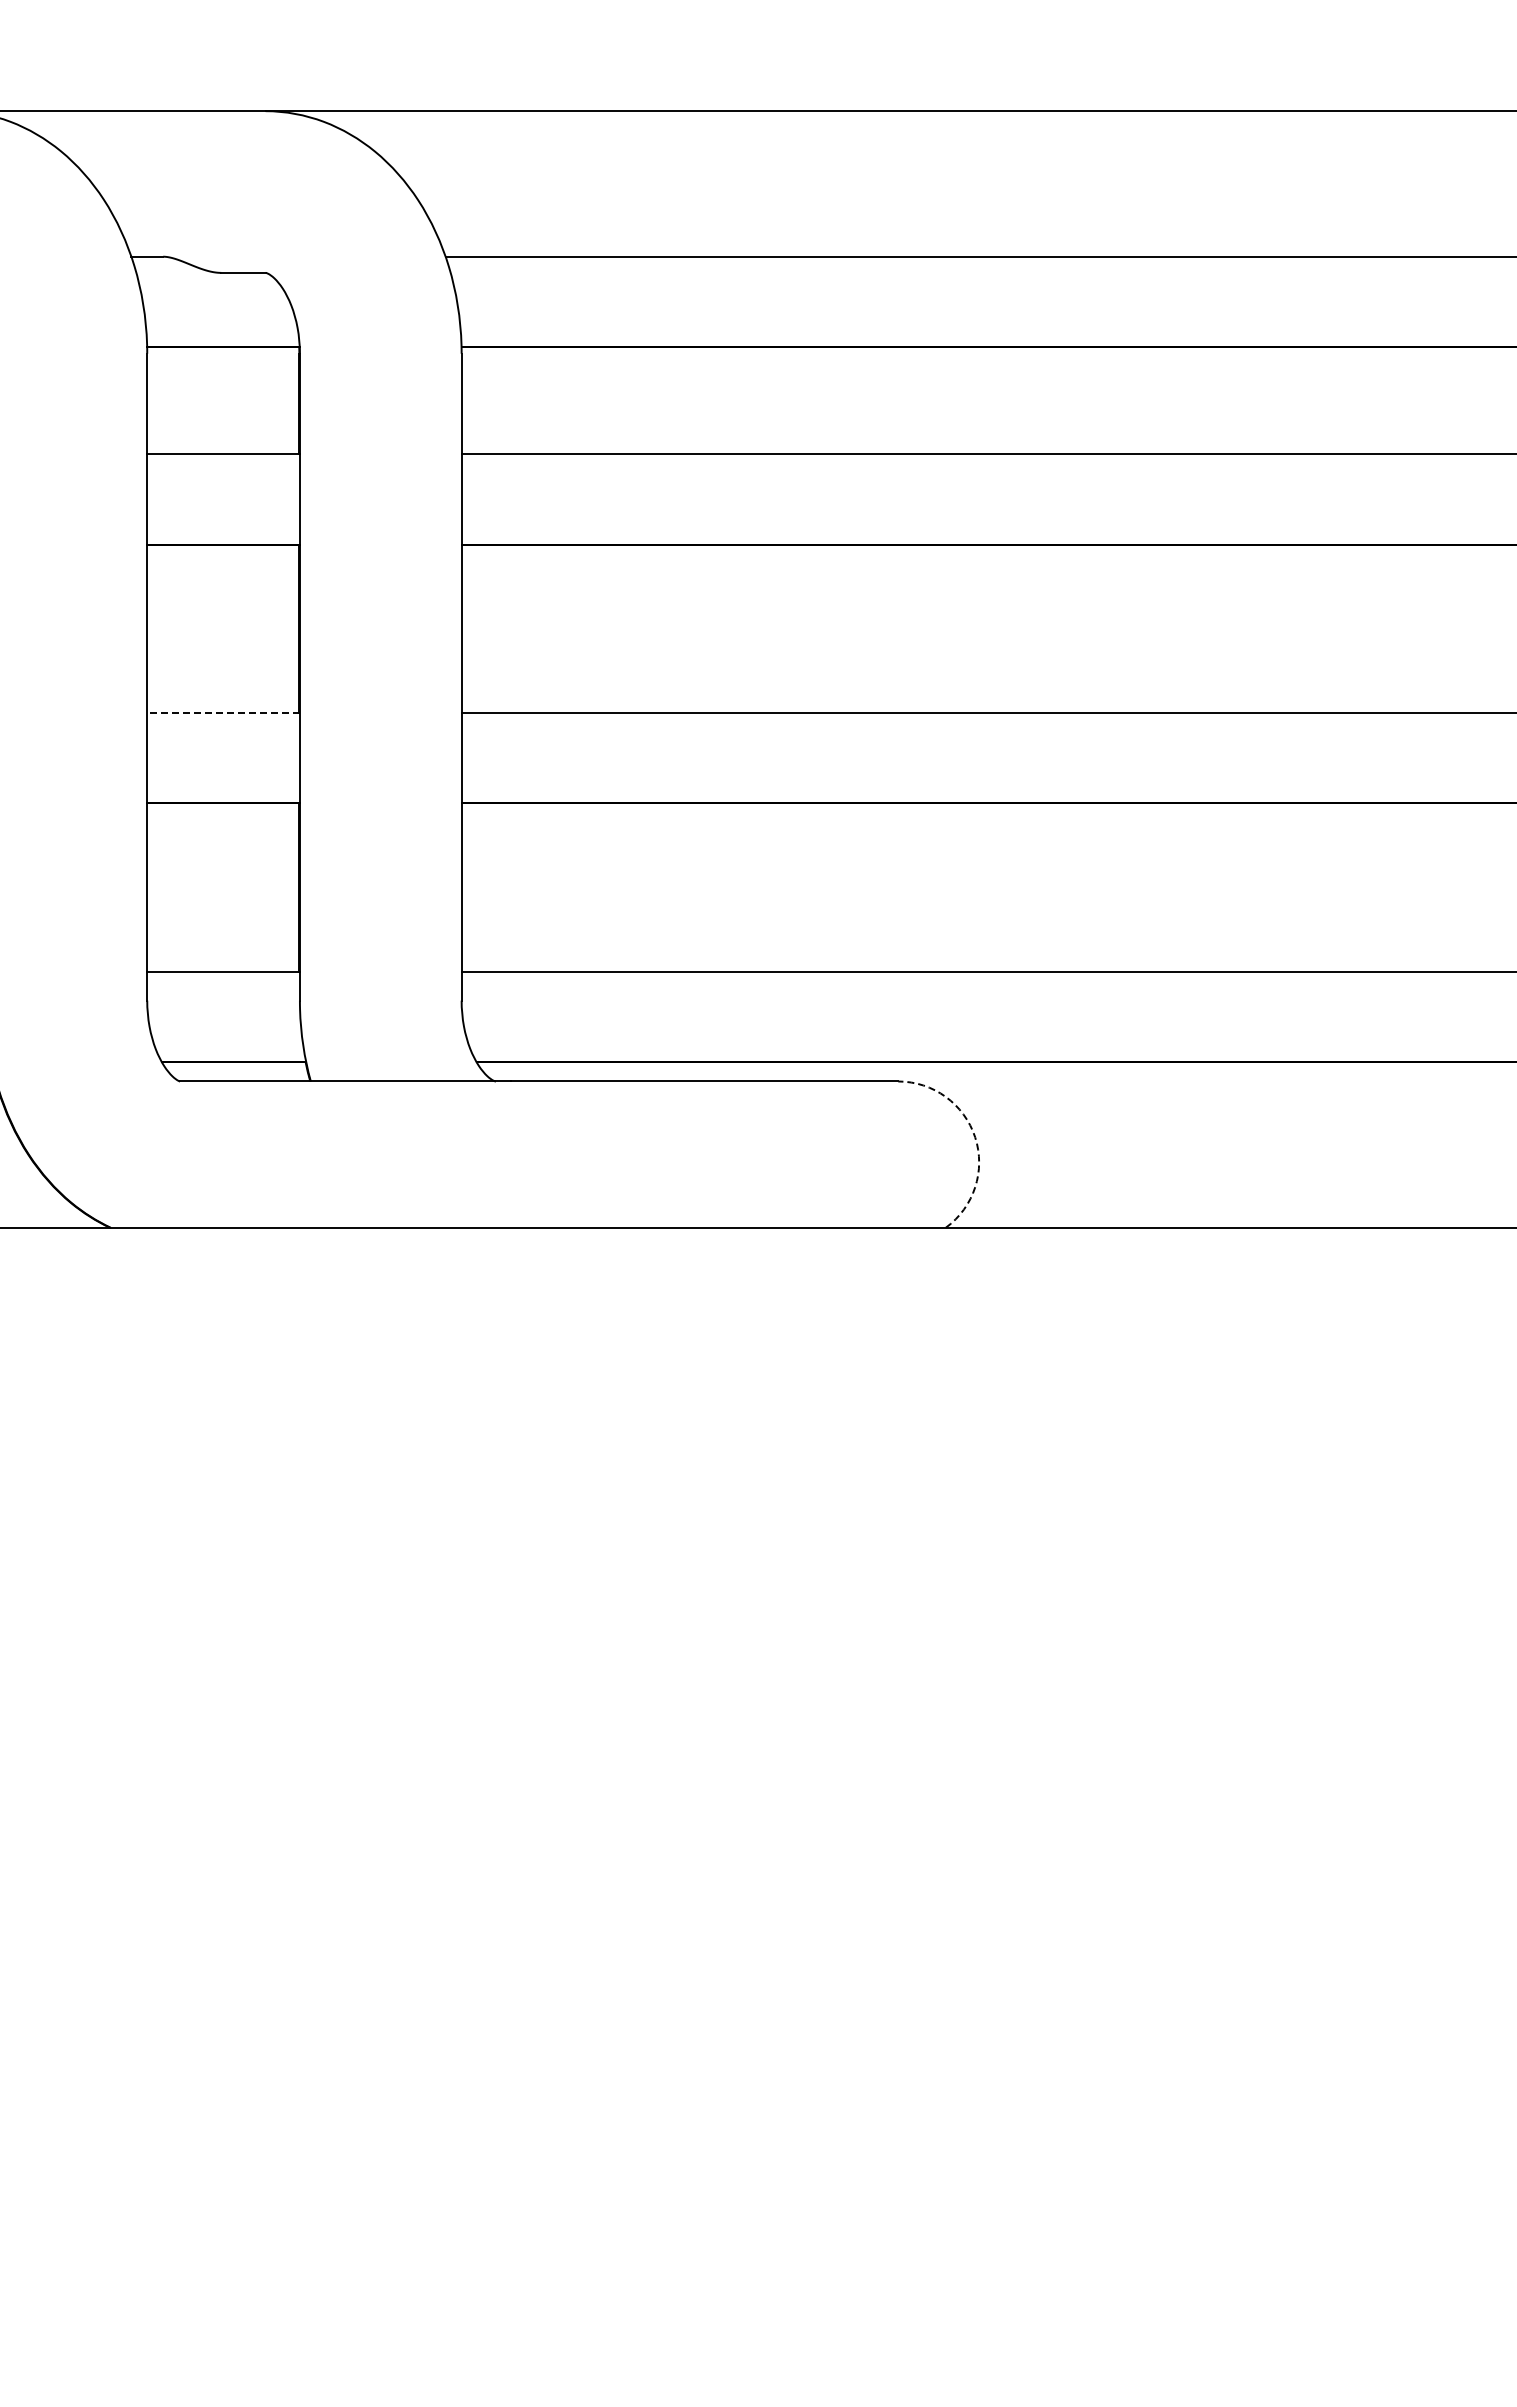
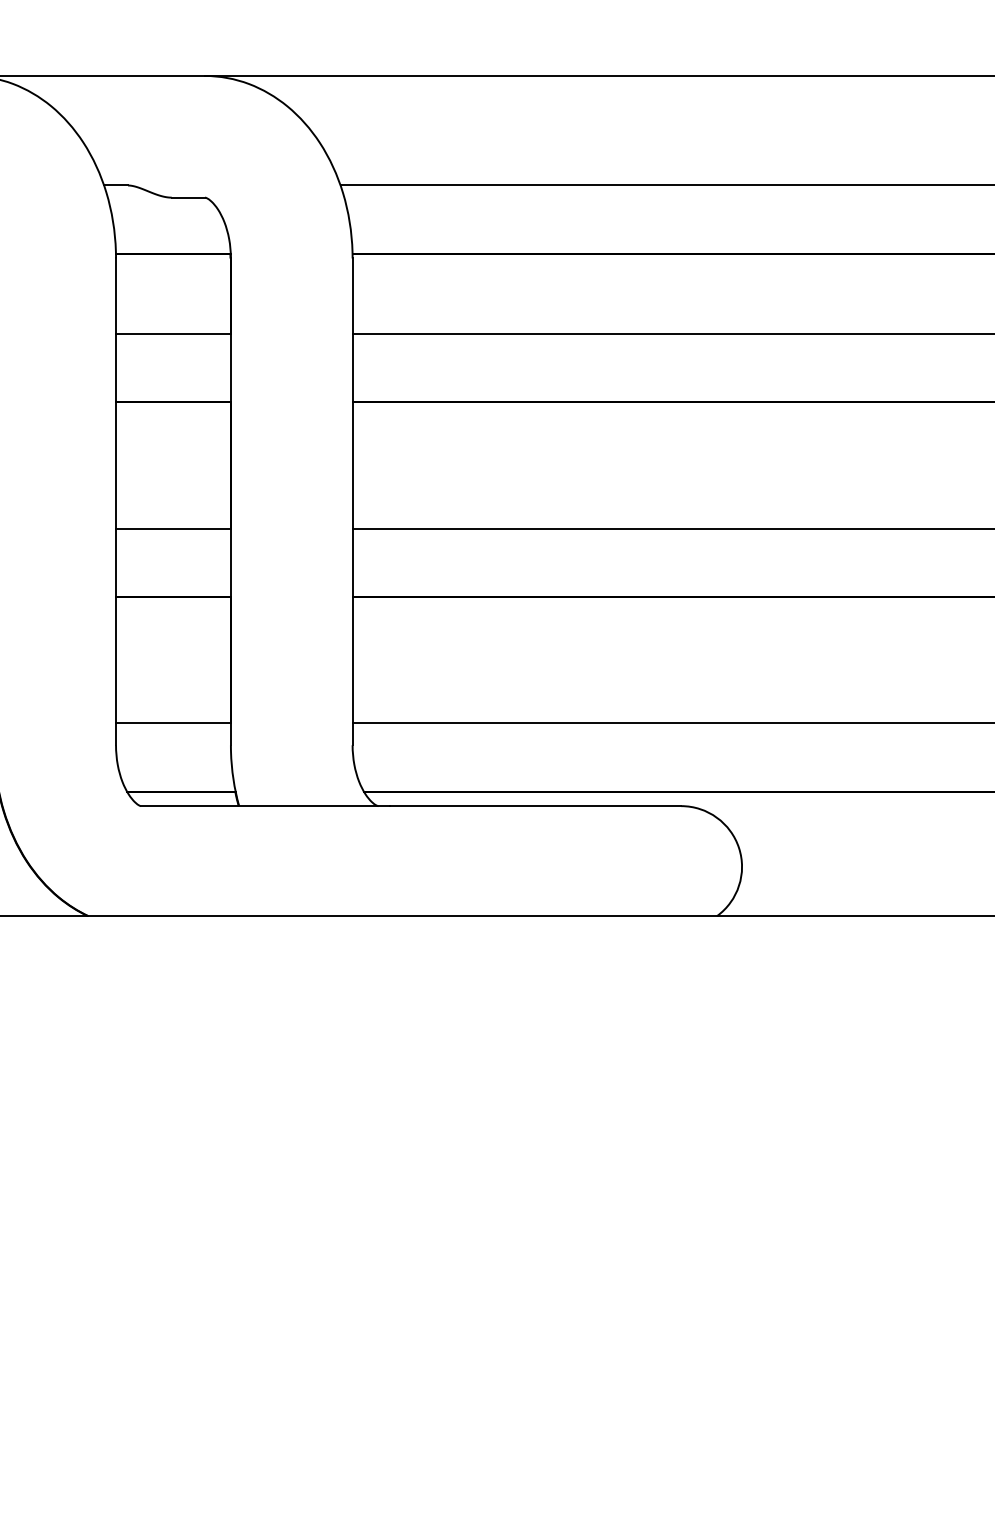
line: (223, 712) -> (173, 528), dashed -> solid
arc: (975, 1137) -> (739, 848), dashed -> solid

